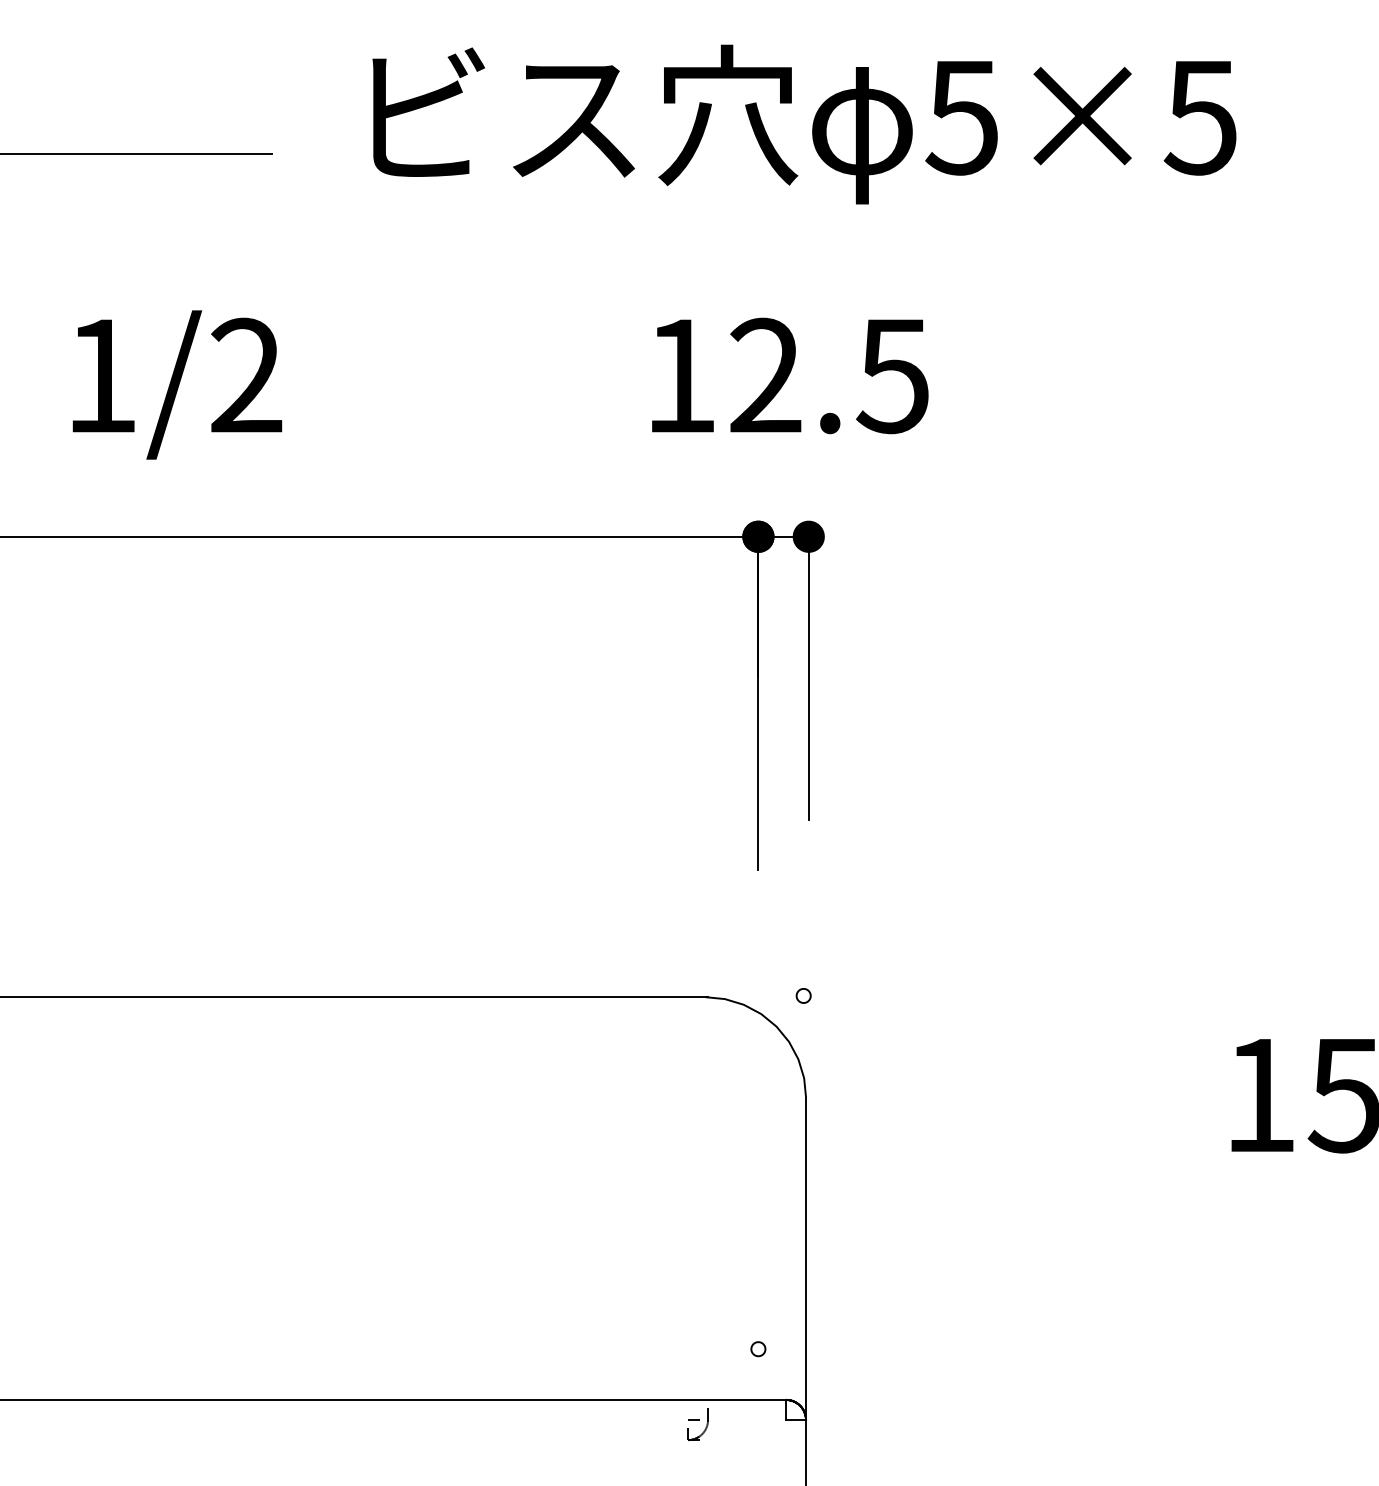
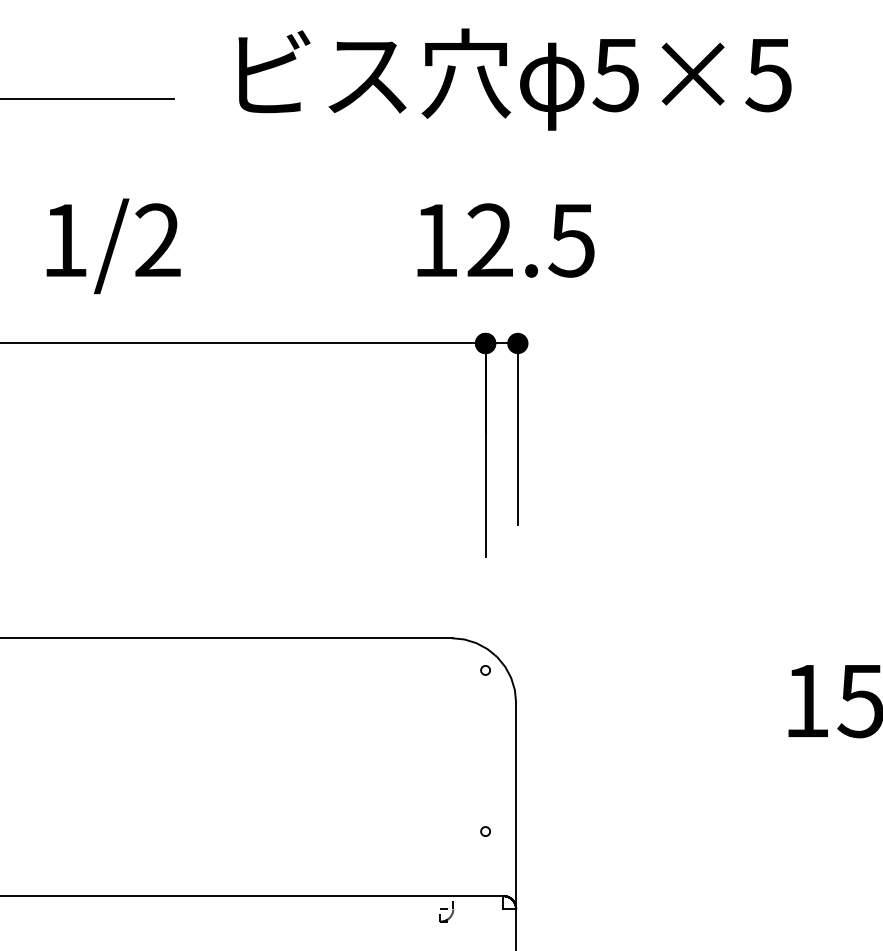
part: (803, 996) -> (485, 670), moved
part: (758, 1349) -> (485, 831), moved

